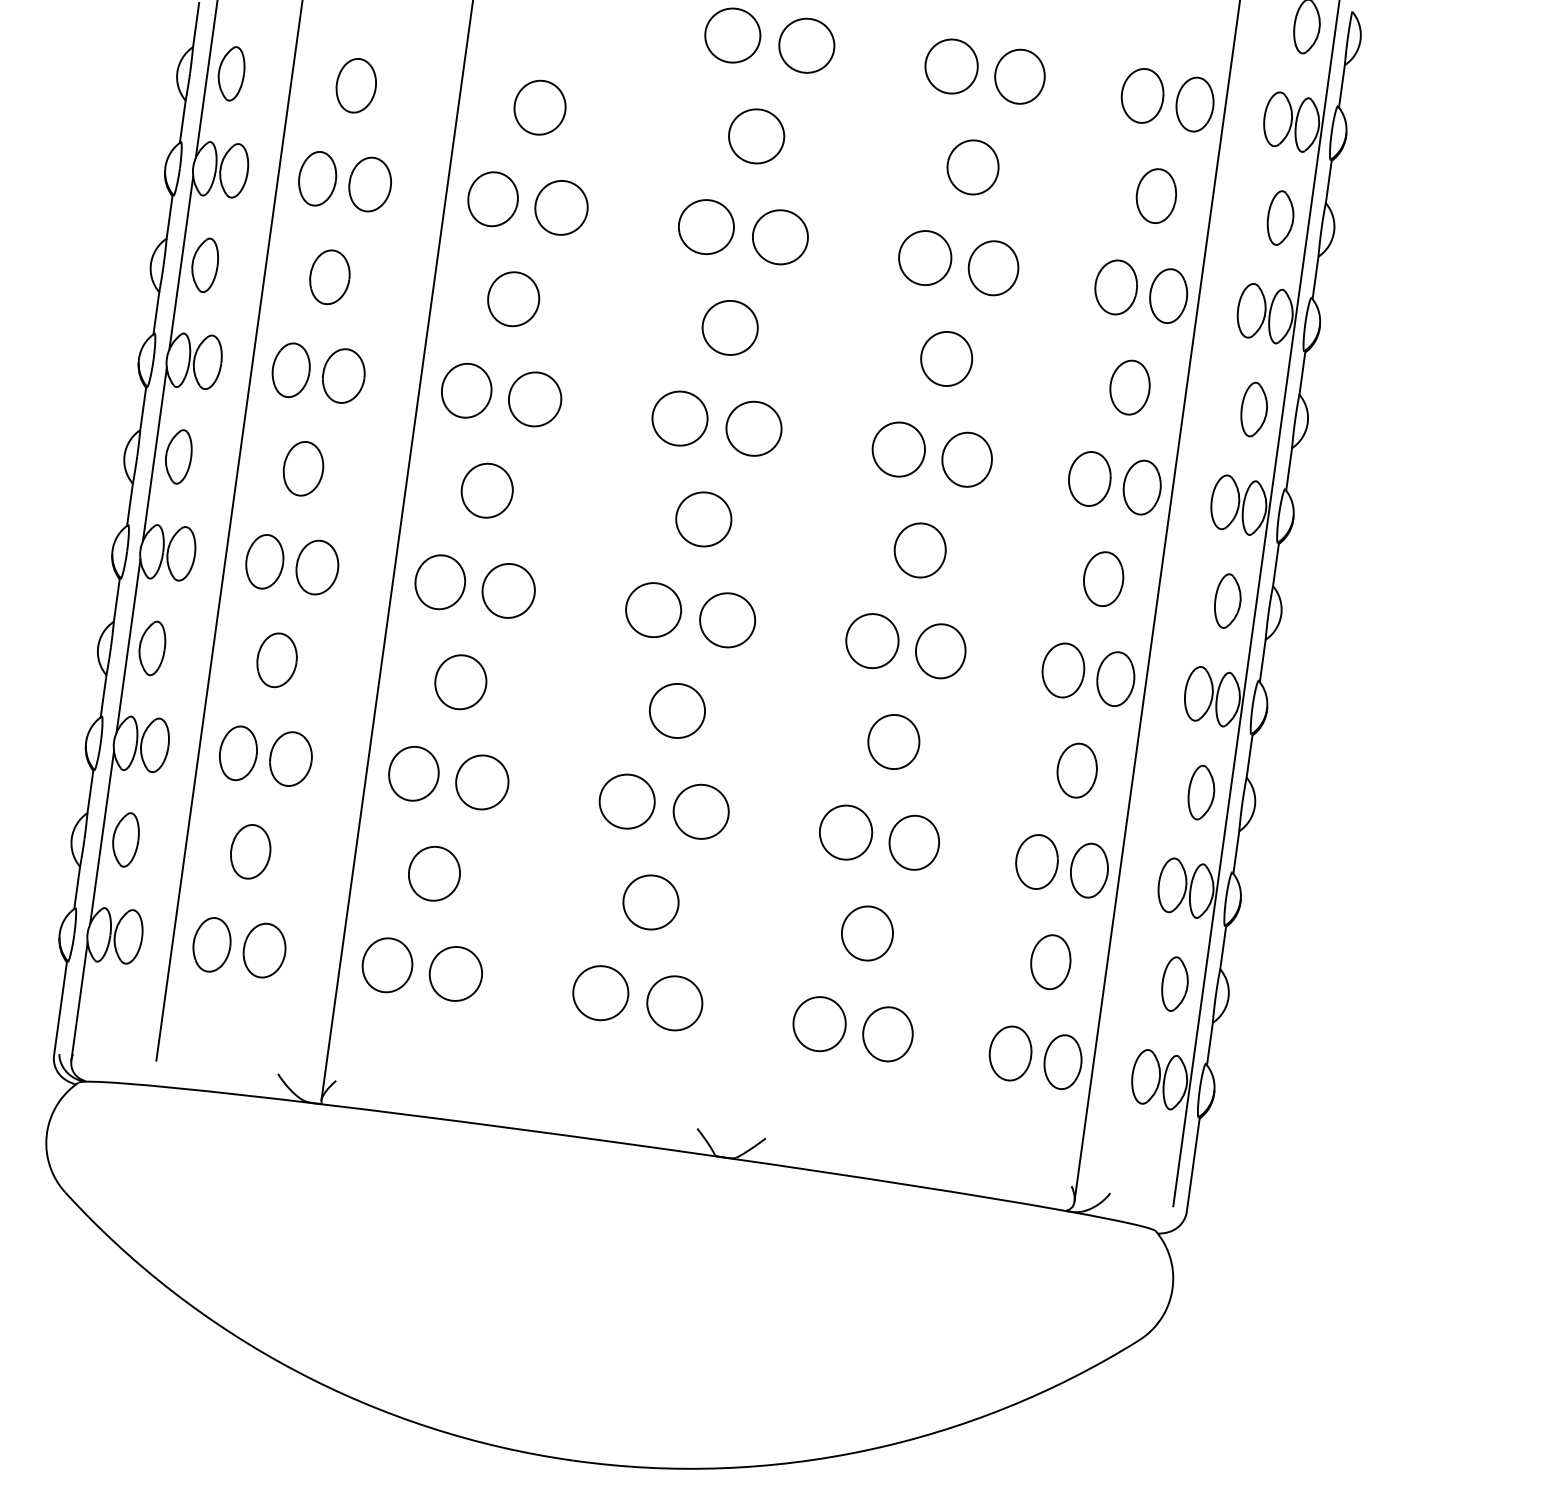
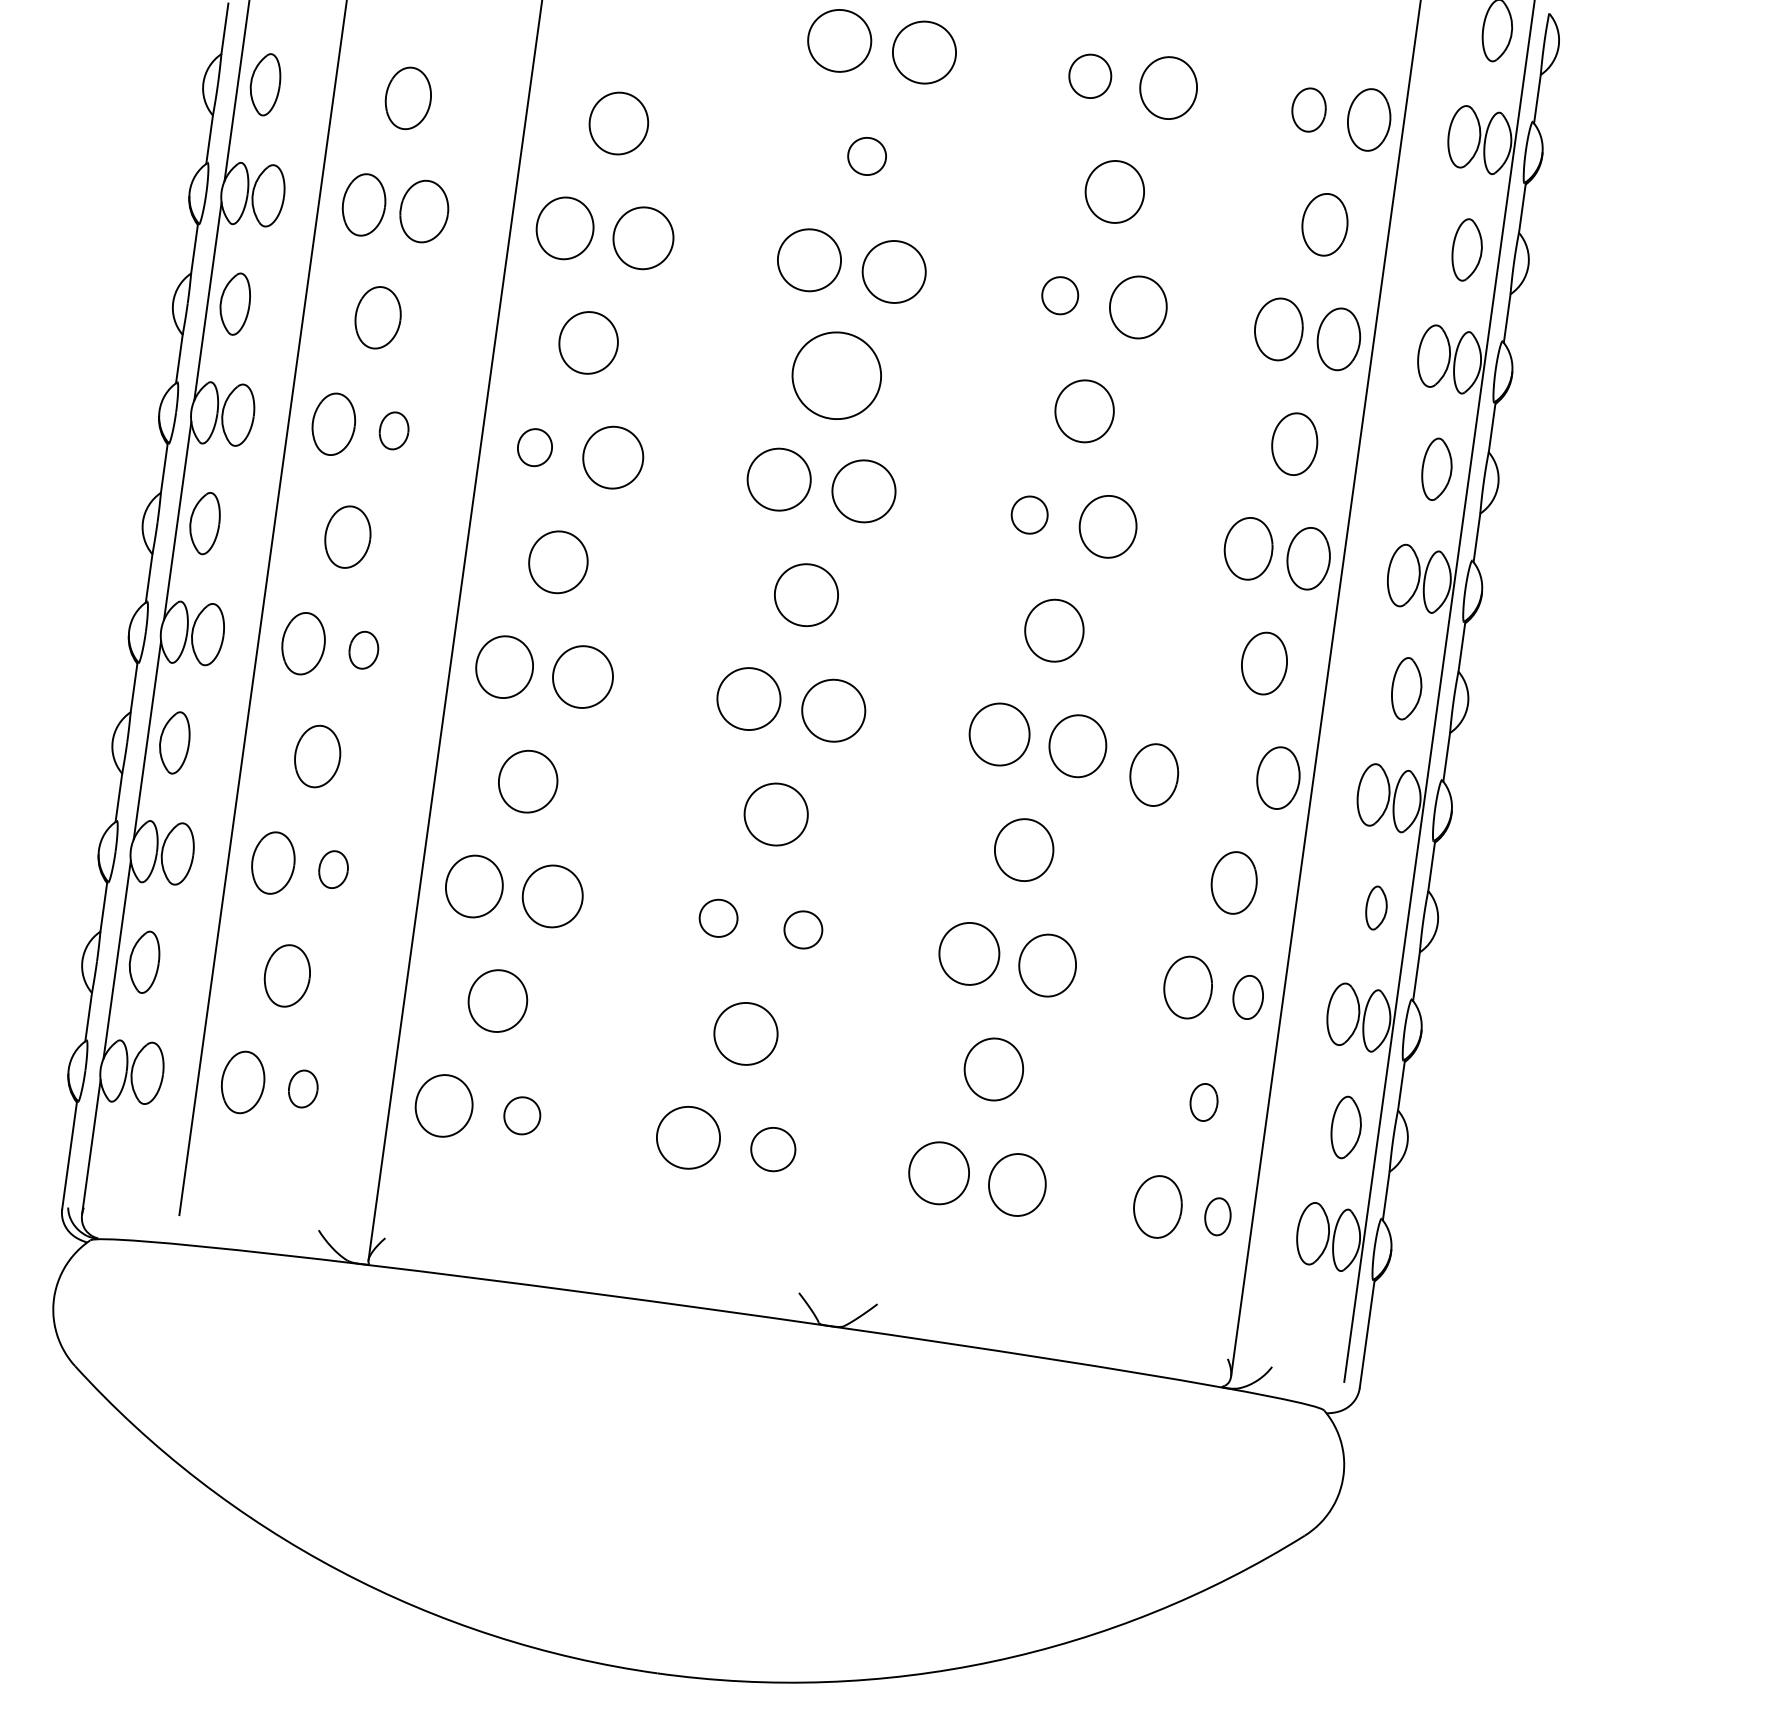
part: (951, 66) -> (1090, 76), size x0.7
part: (1142, 95) -> (1308, 109), size x0.7
part: (756, 136) -> (866, 156), size x0.6
part: (925, 257) -> (1060, 295), size x0.6
part: (729, 327) -> (835, 375), size x1.4
part: (343, 375) -> (393, 430), size x0.6
part: (466, 390) -> (534, 447), size x0.6
part: (898, 449) -> (1029, 515), size x0.6
part: (317, 567) -> (363, 650), size x0.6
part: (1063, 670) -> (1154, 775), moved
part: (290, 758) -> (333, 869), size x0.6
part: (1201, 792) -> (1376, 907), size x0.7
part: (626, 801) -> (717, 918), size x0.6
part: (700, 811) -> (802, 929), size x0.6
part: (1089, 870) -> (1248, 997), size x0.7
part: (264, 950) -> (303, 1088), size x0.6
part: (1050, 962) -> (1203, 1102), size x0.6
part: (455, 973) -> (522, 1115), size x0.6
part: (674, 1003) -> (772, 1149), size x0.7
part: (1062, 1061) -> (1217, 1216), size x0.6

